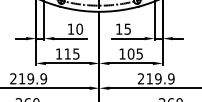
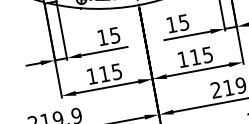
text: (79, 28) -> (114, 34), 10 -> 15
text: (130, 53) -> (194, 56), 105 -> 115

